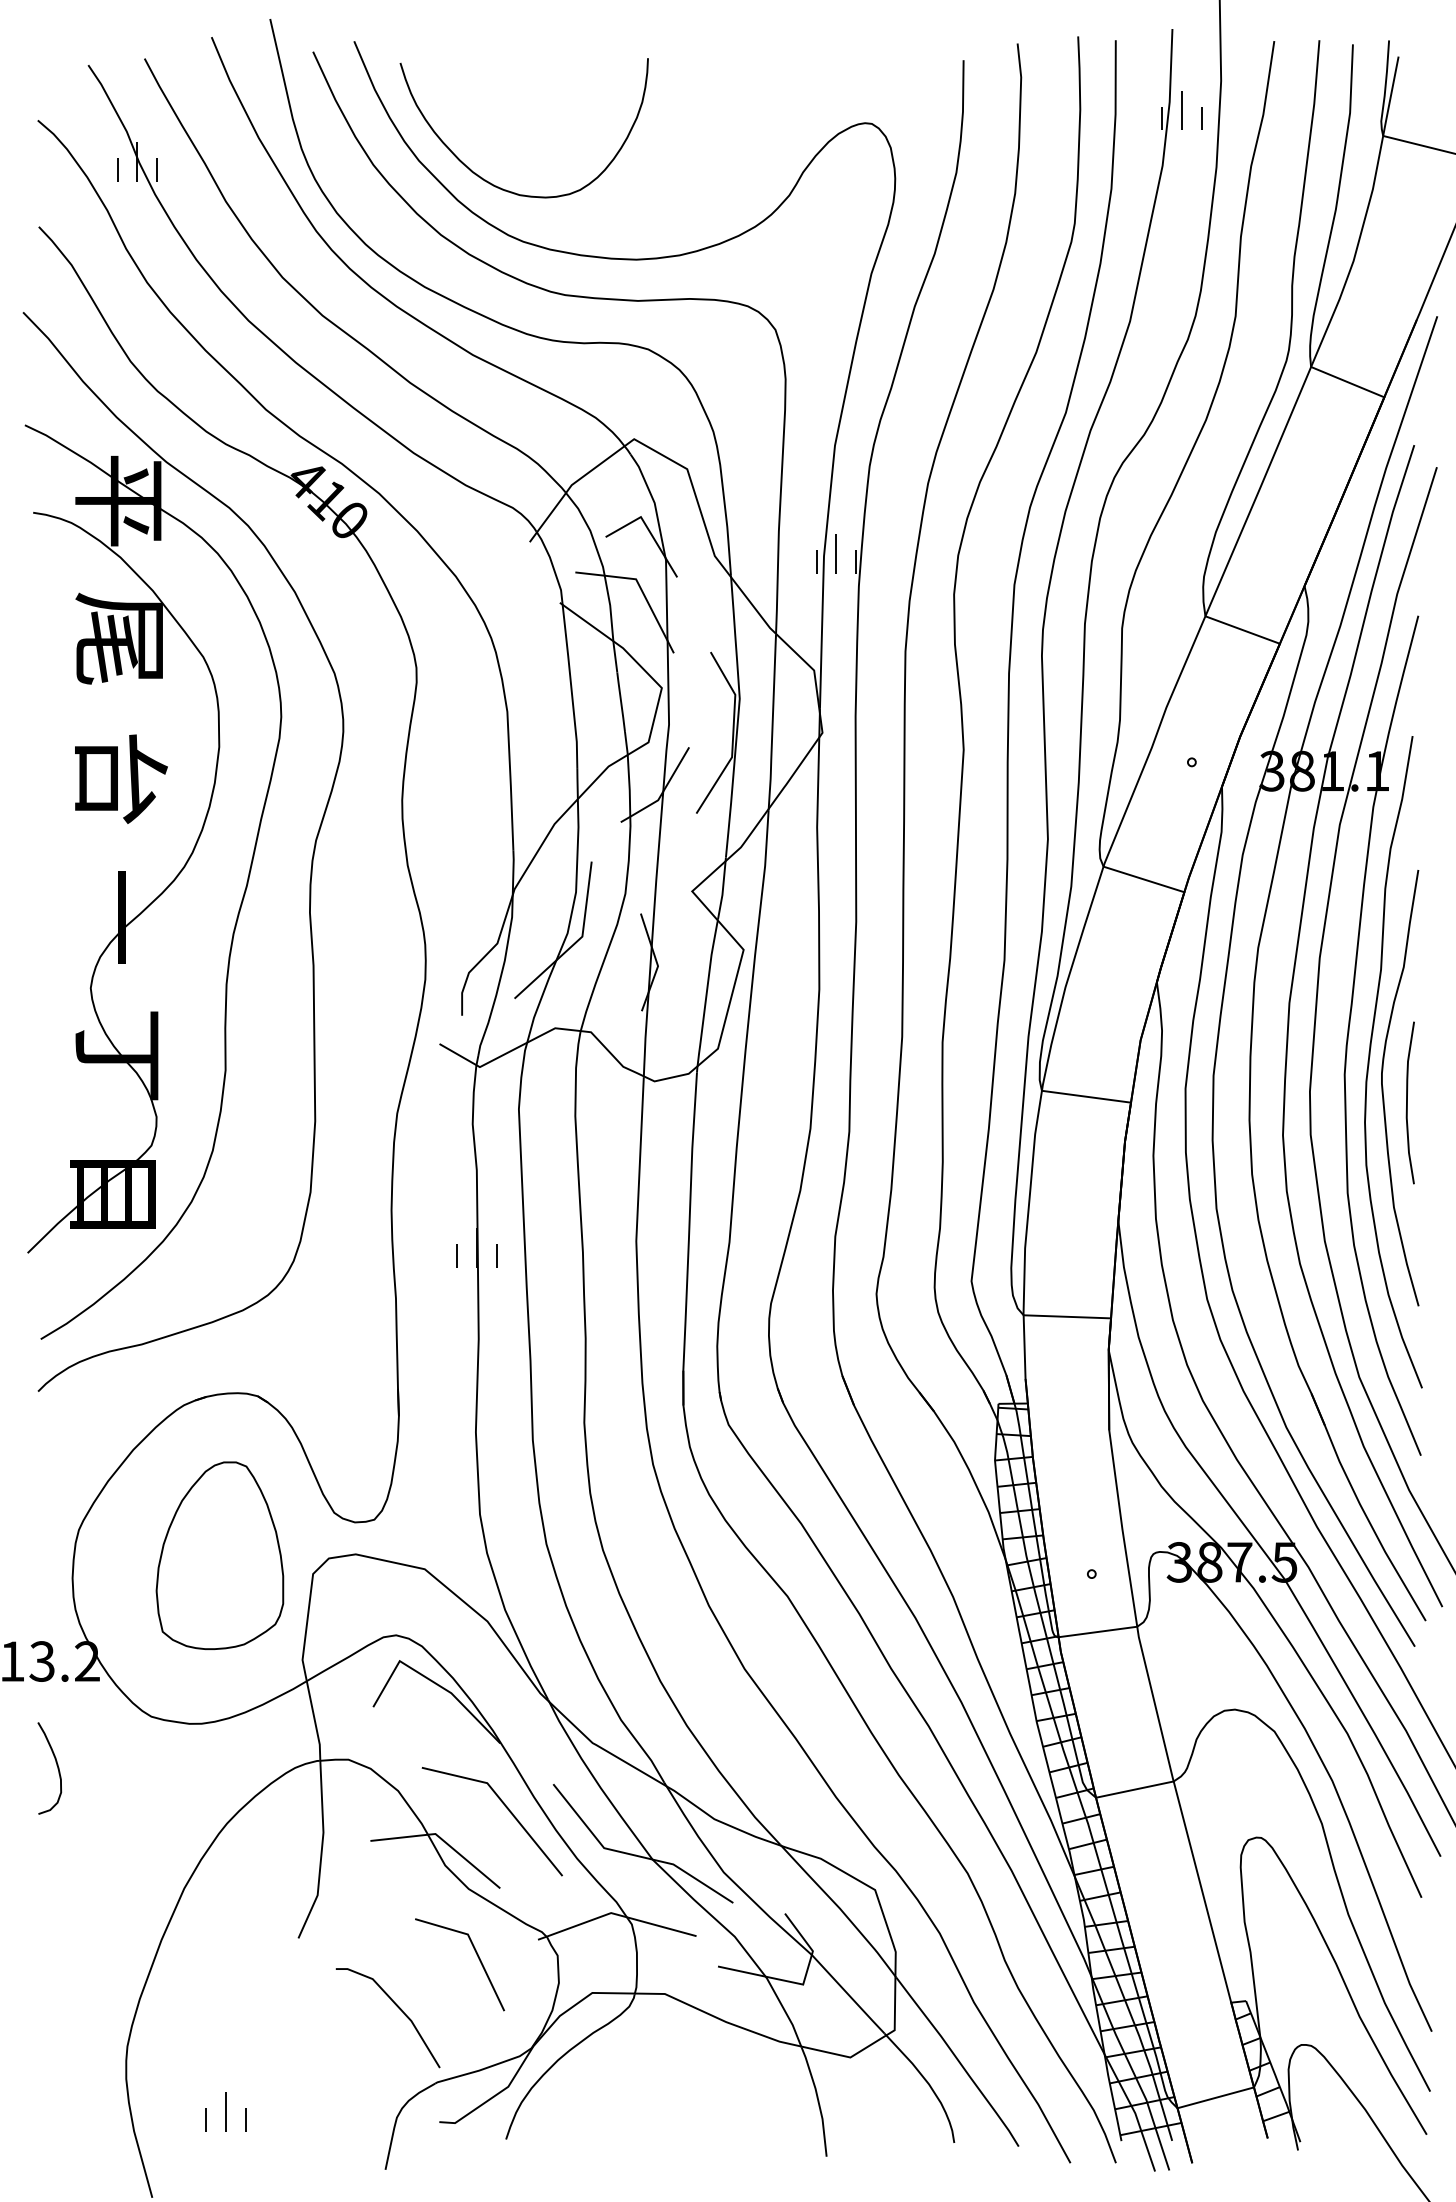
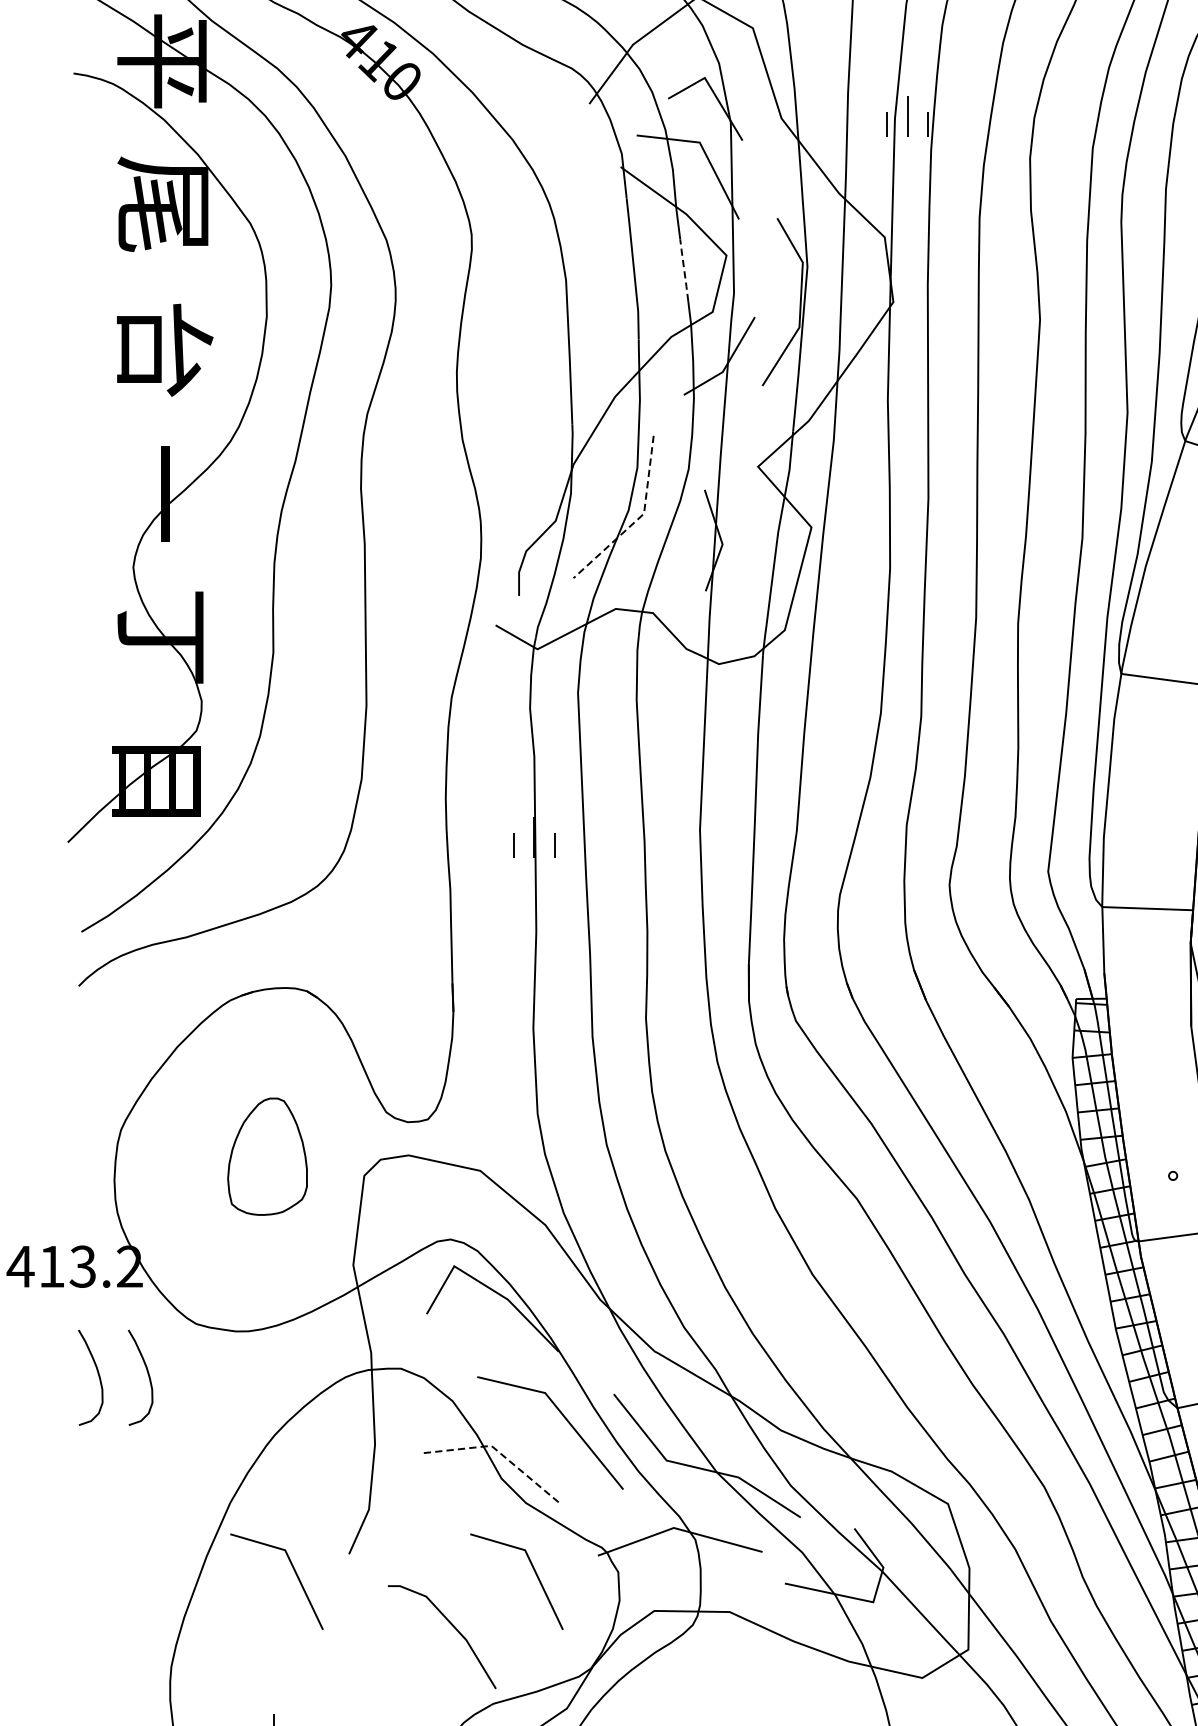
line: (621, 701) -> (684, 269), solid -> dashed
line: (575, 942) -> (636, 519), solid -> dashed
part: (219, 1555) -> (267, 1156), size x0.6
curve: (104, 1765) -> (147, 1374), added
line: (442, 1839) -> (498, 1451), solid -> dashed
line: (245, 1955) -> (294, 1572), added

